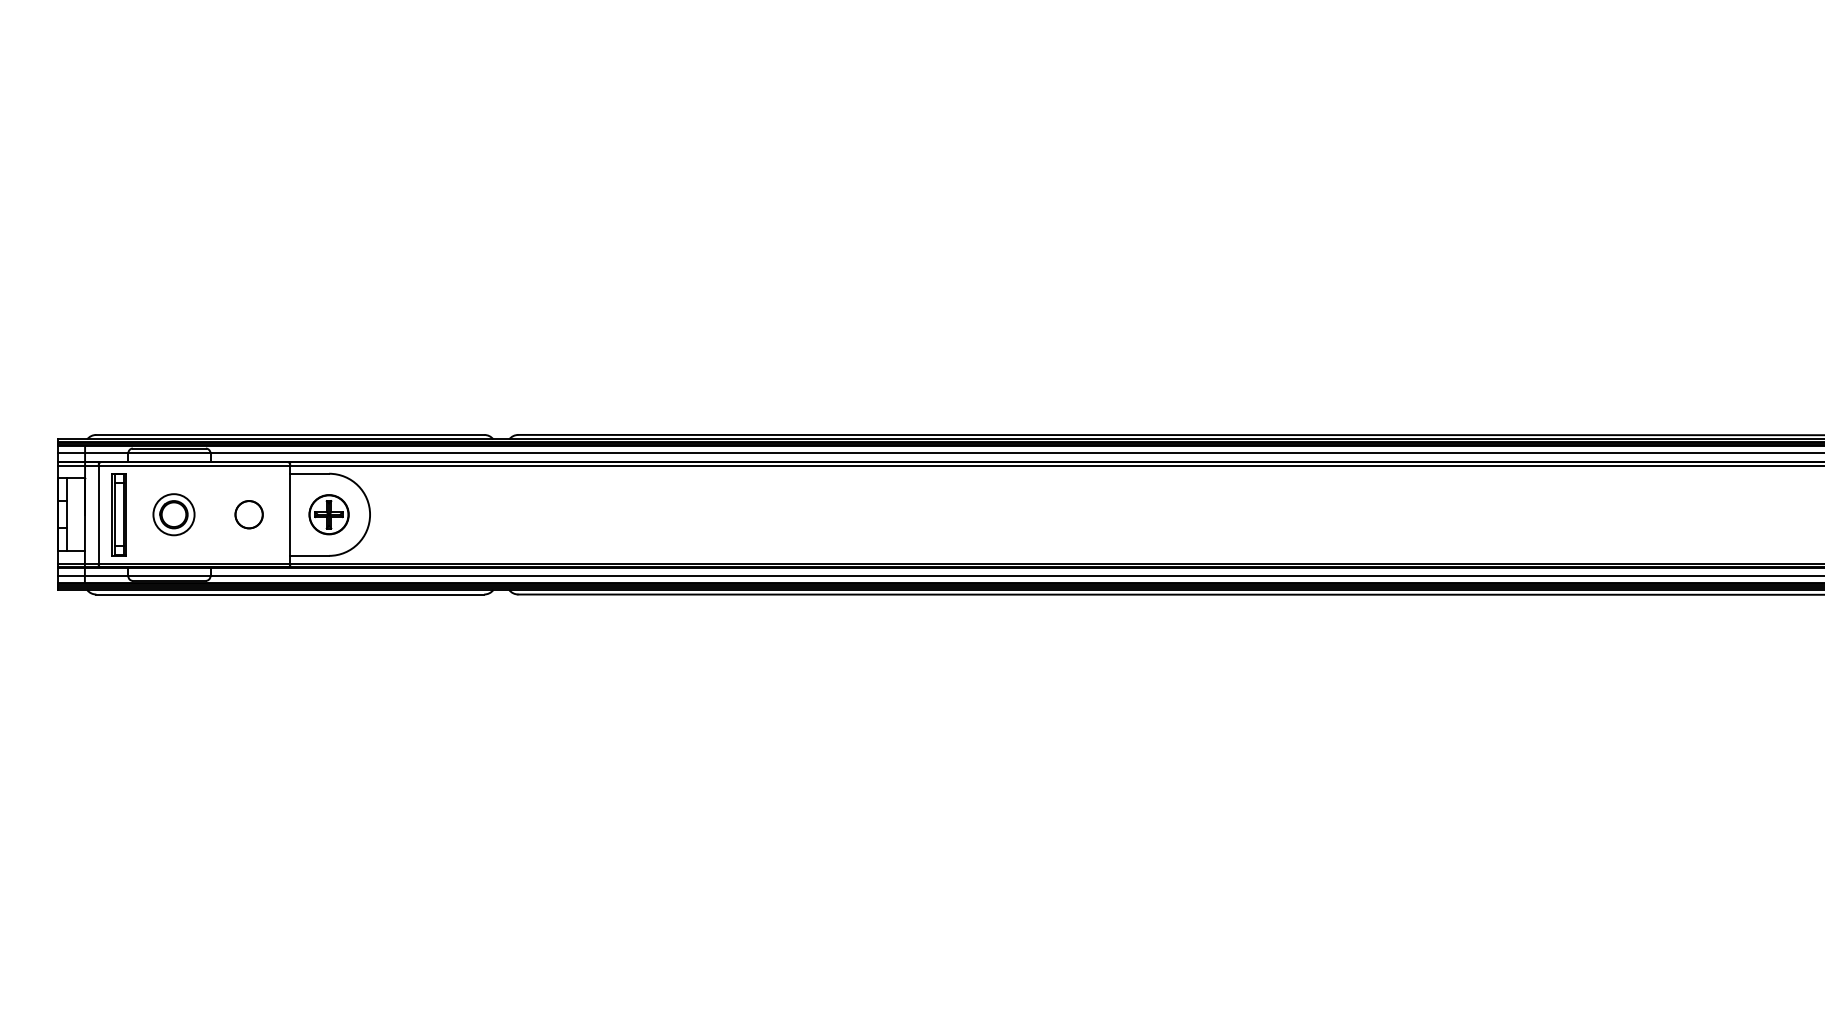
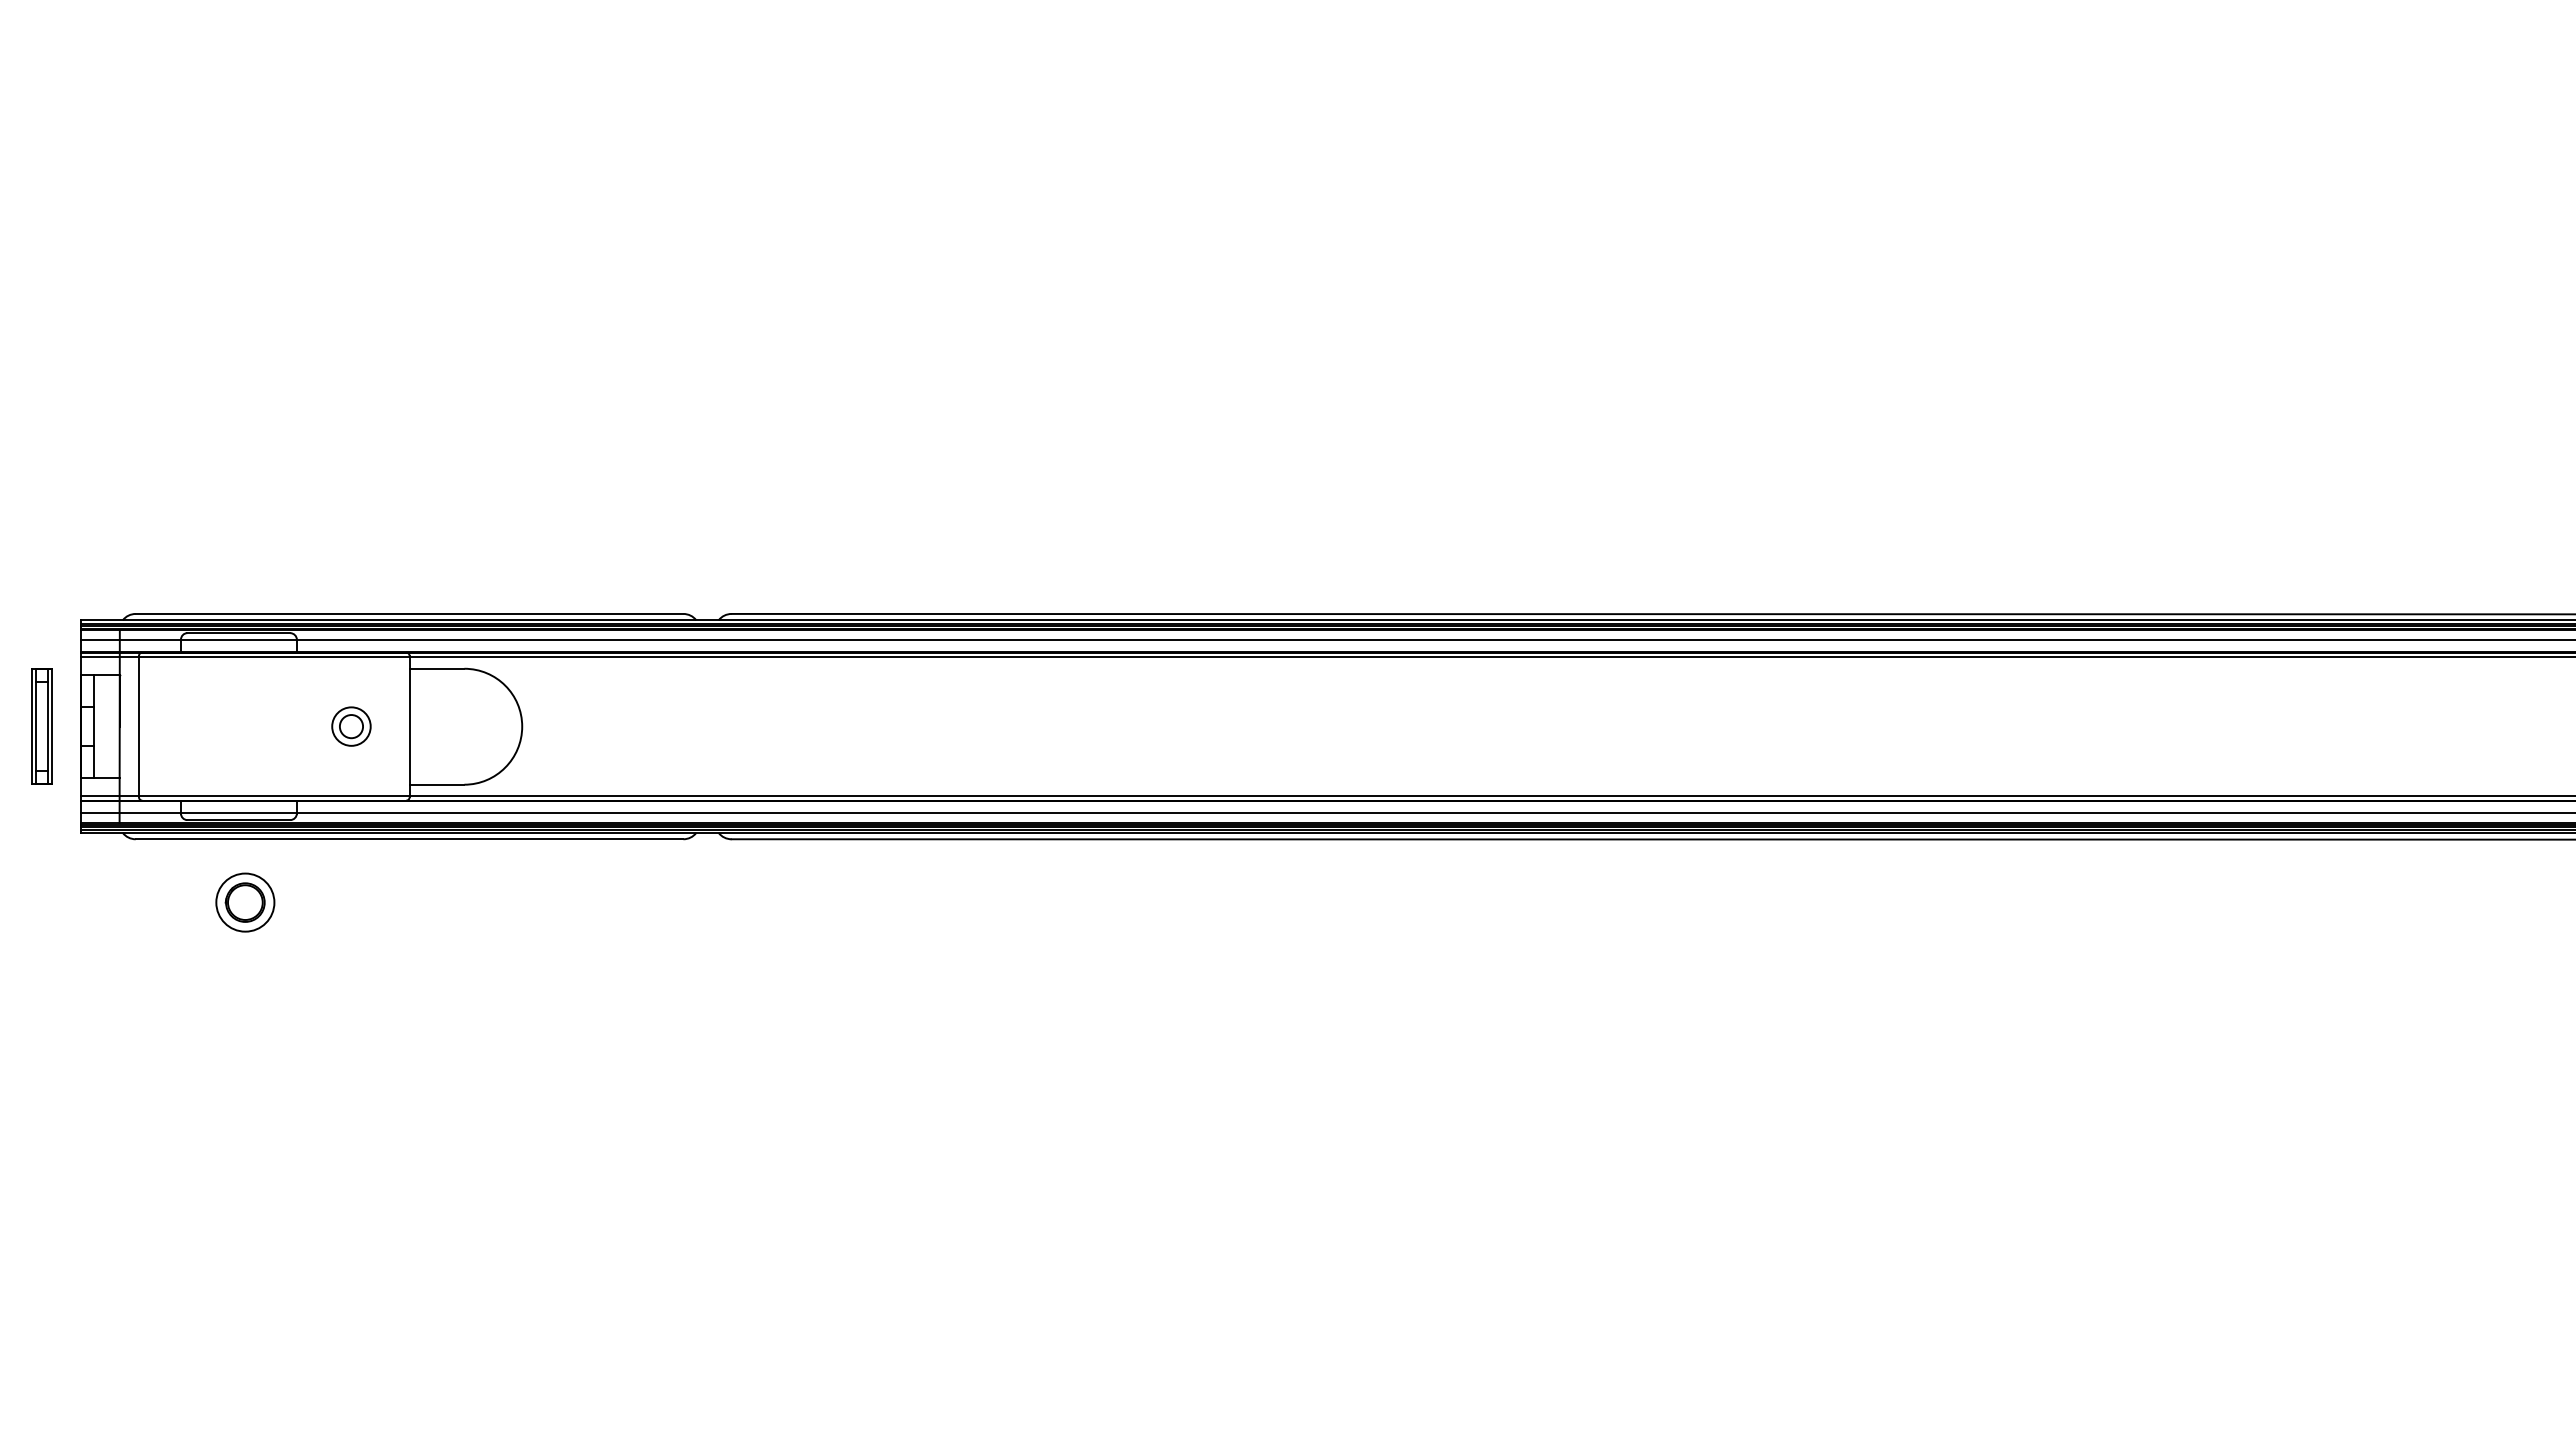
part: (118, 514) -> (41, 726), moved
part: (174, 514) -> (245, 902), moved
circle: (249, 514) -> (351, 726), size x0.6
part: (328, 514) -> (463, 726), removed

